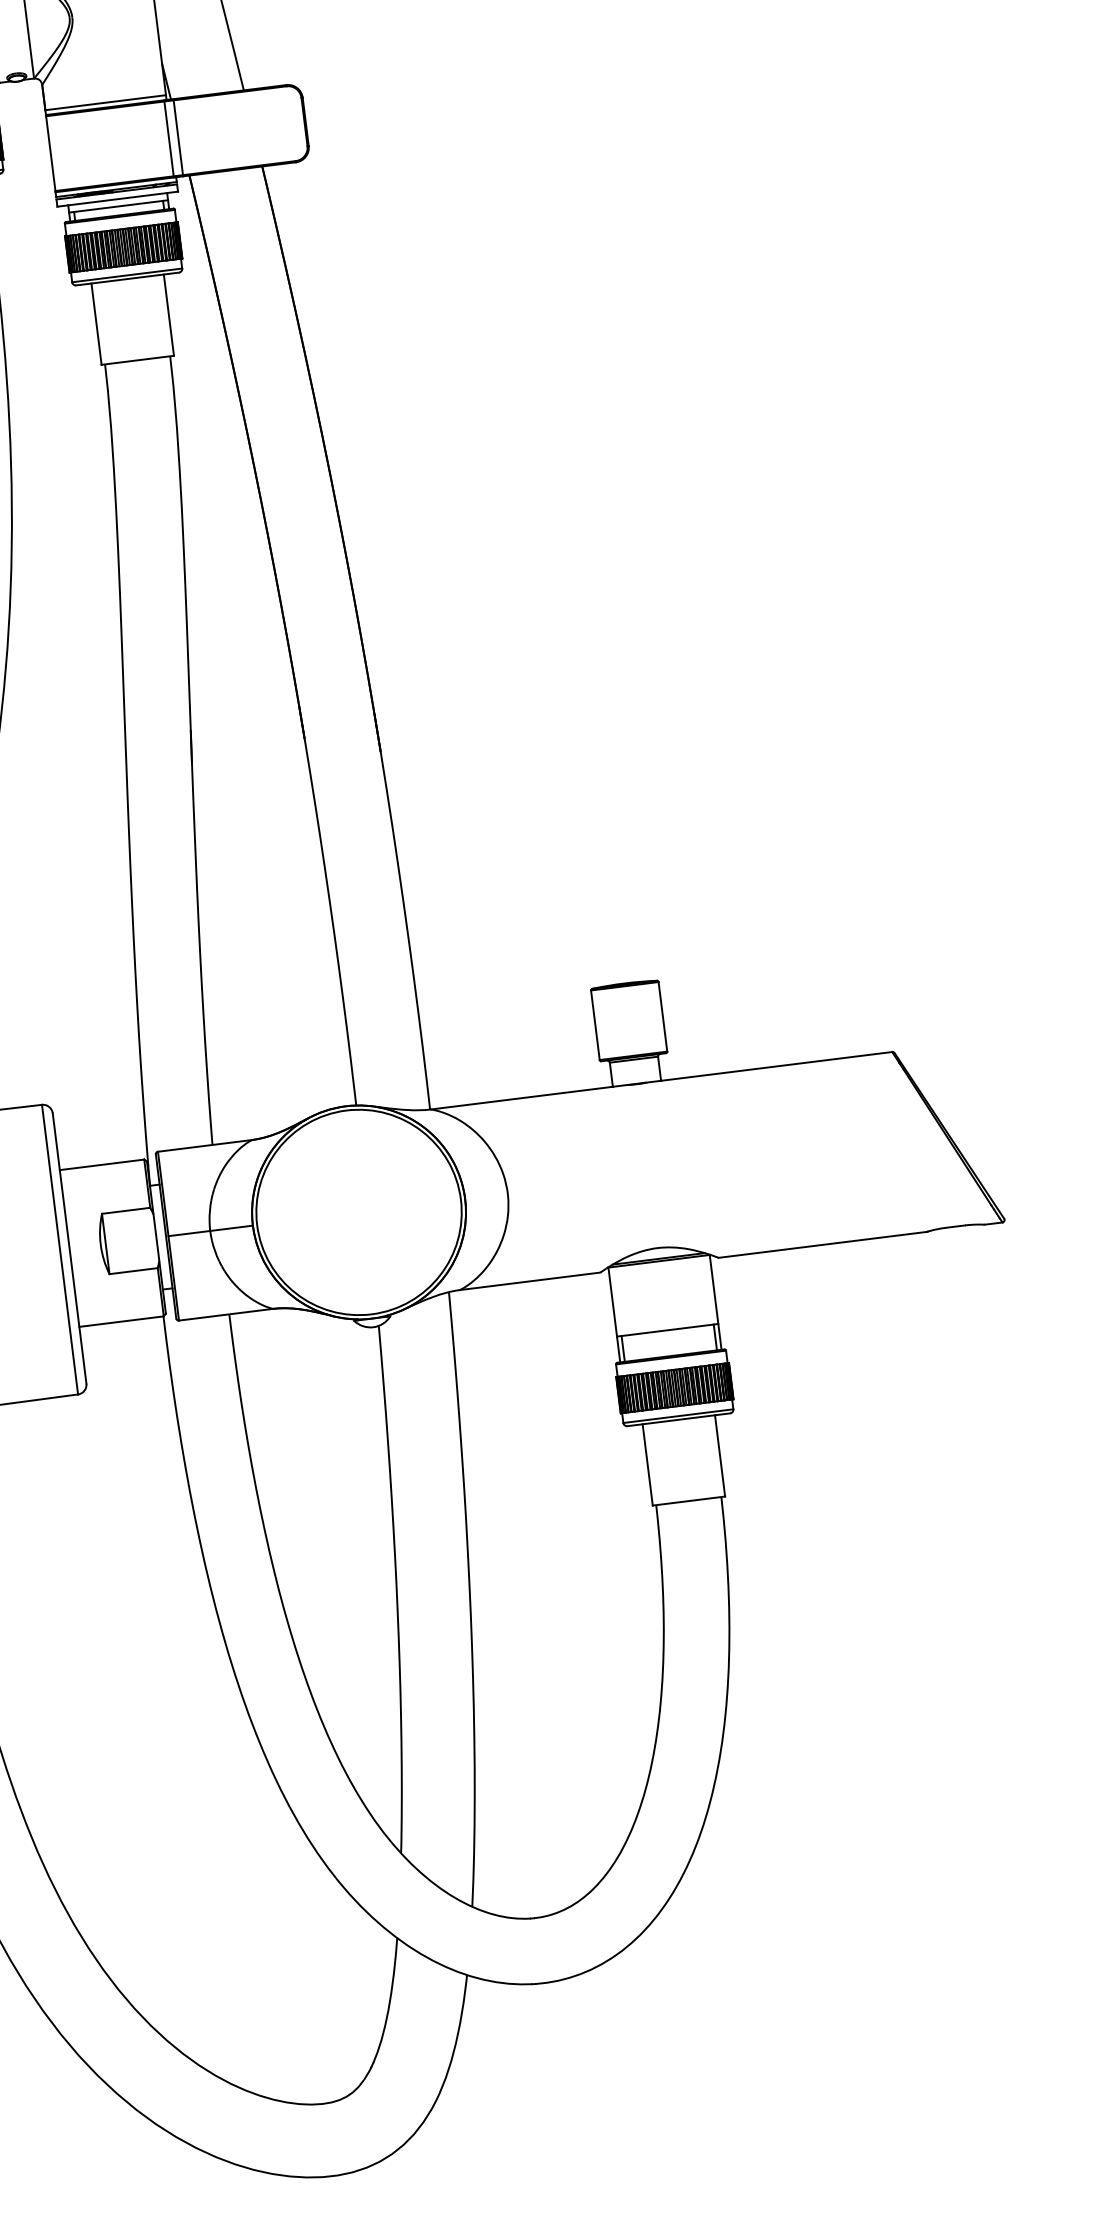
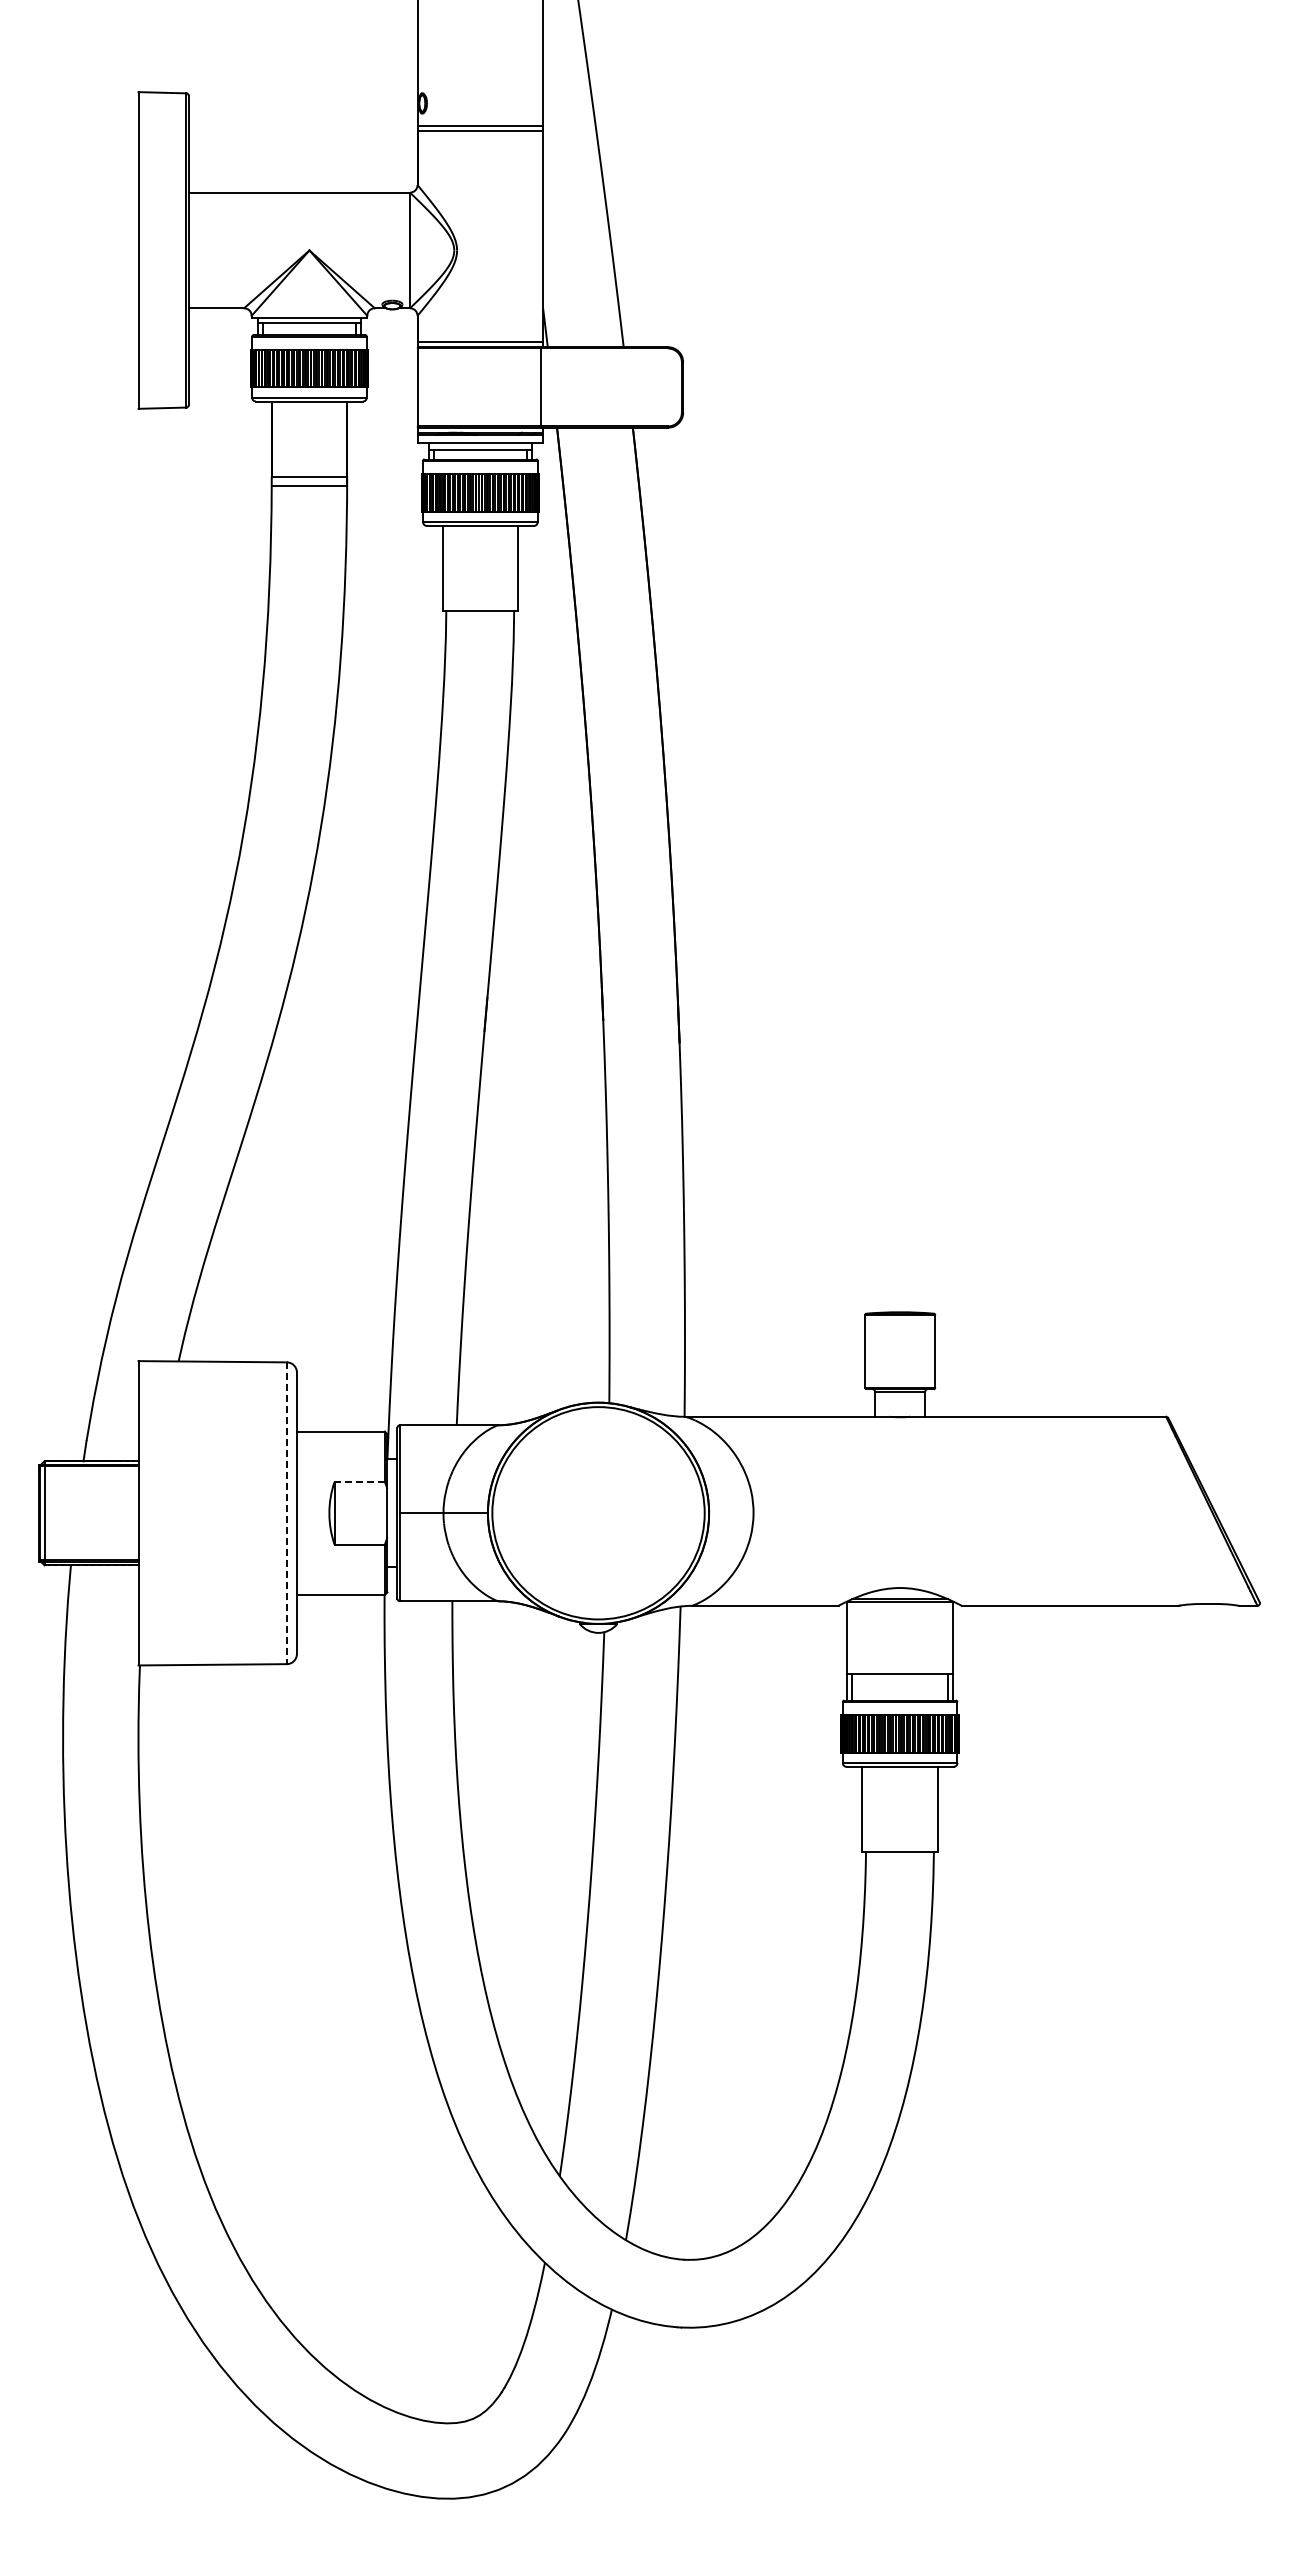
line: (178, 137) -> (550, 387), removed
line: (125, 1210) -> (359, 1481), solid -> dashed
line: (59, 1249) -> (286, 1513), solid -> dashed

